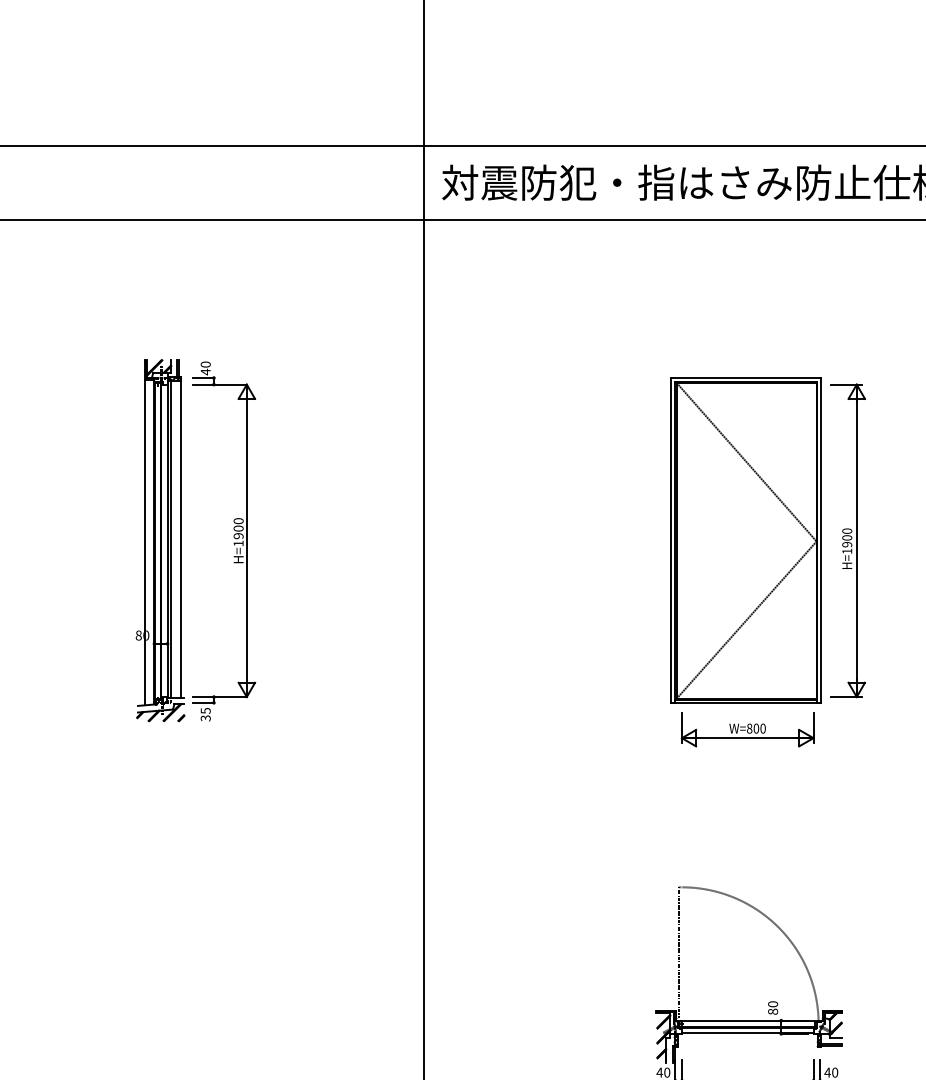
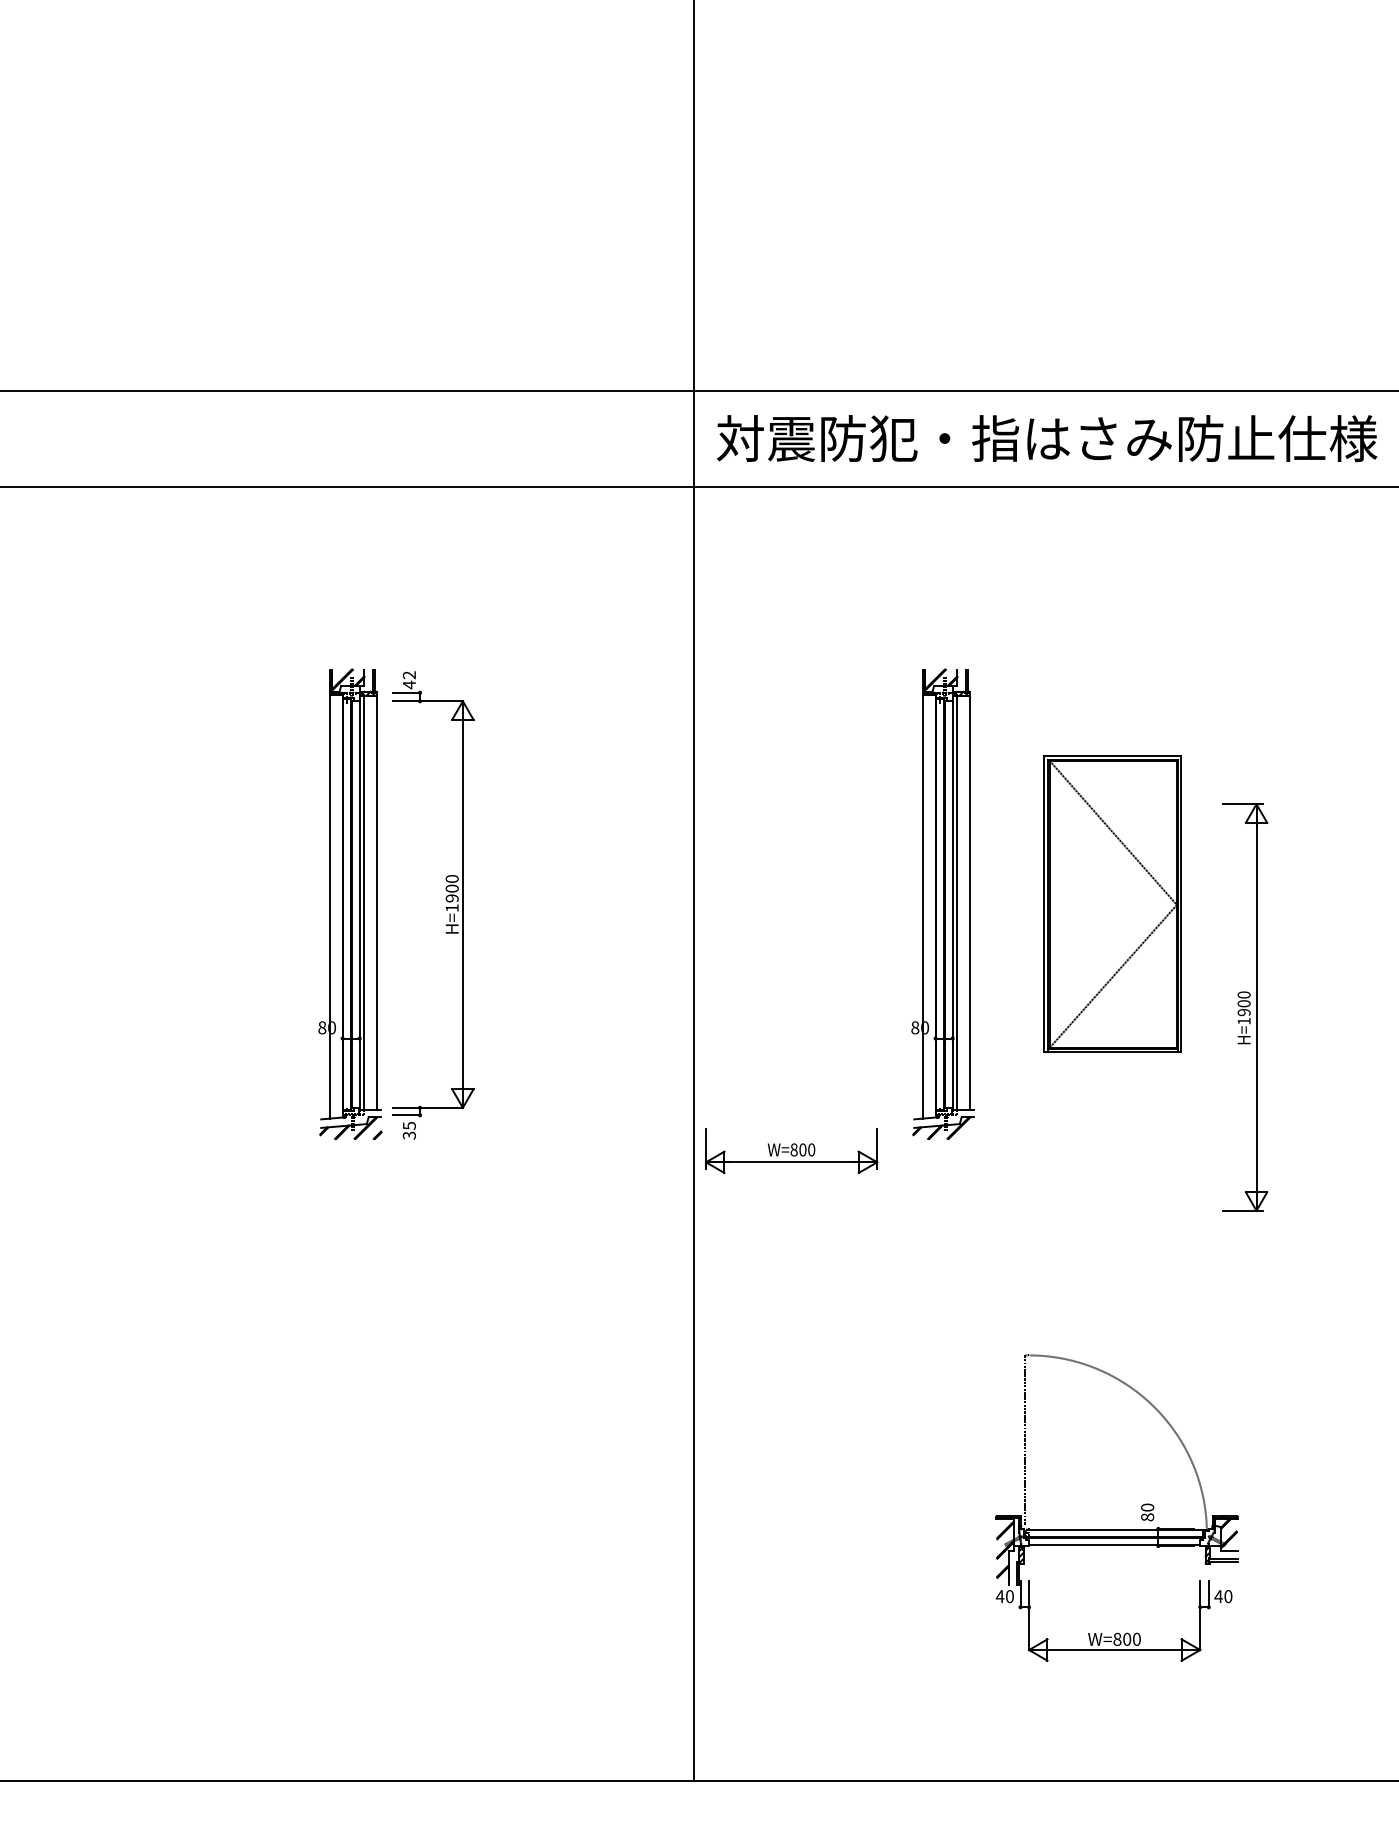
text: (205, 364) -> (409, 675), 40 -> 42
part: (615, 540) -> (942, 903), added
part: (746, 540) -> (1112, 903), size x0.7
part: (848, 540) -> (1245, 1007), moved
part: (747, 729) -> (791, 1151), moved

